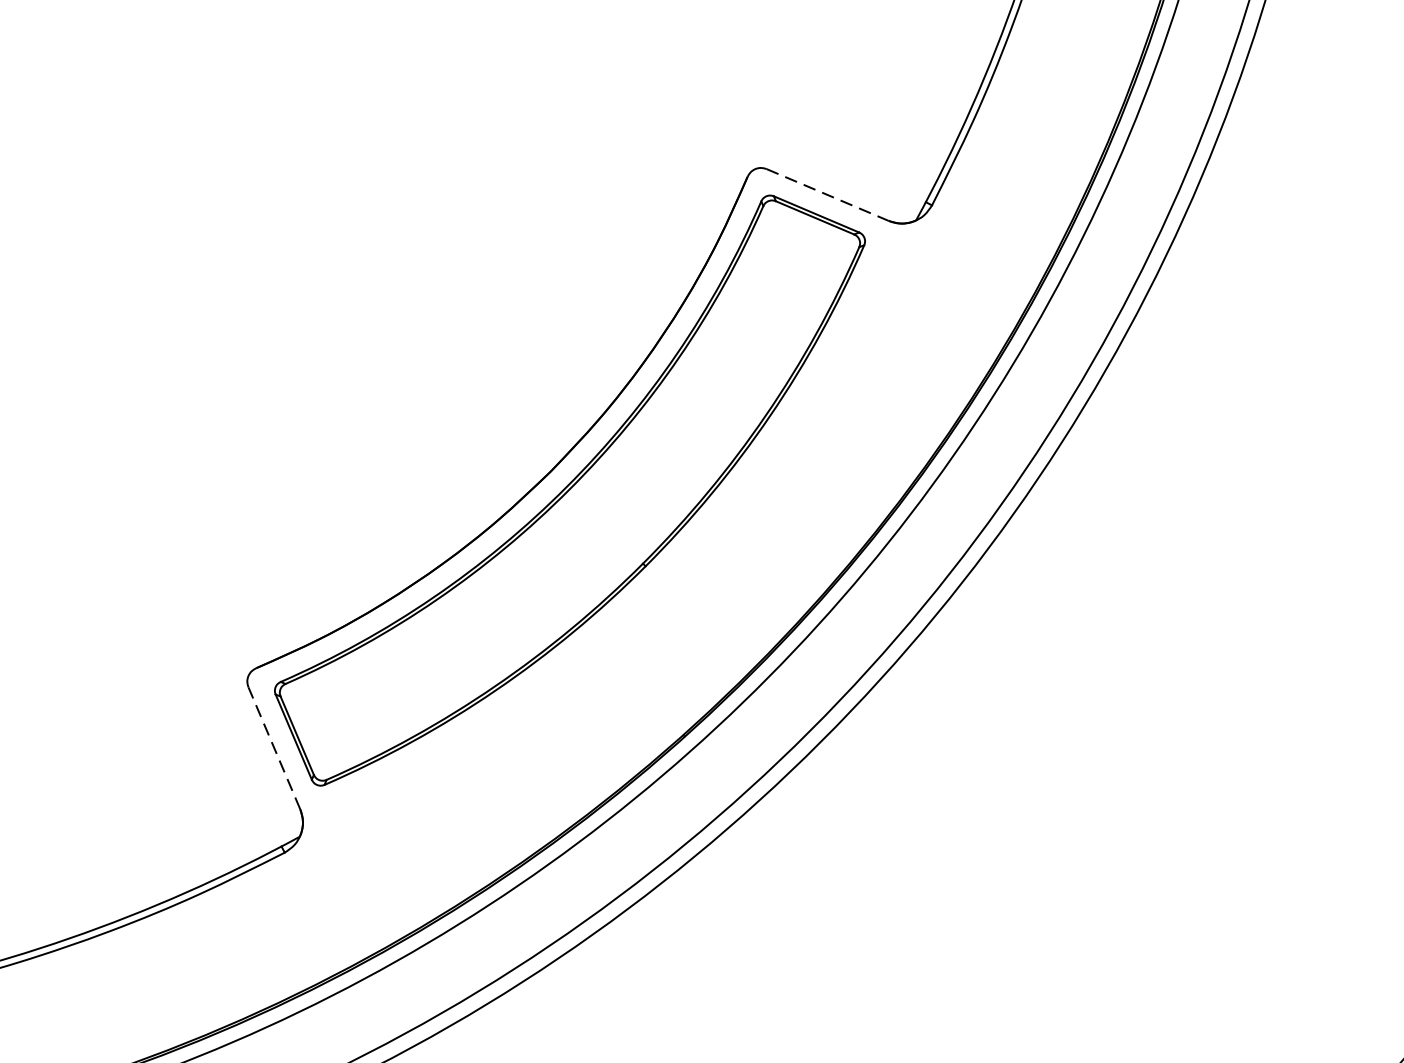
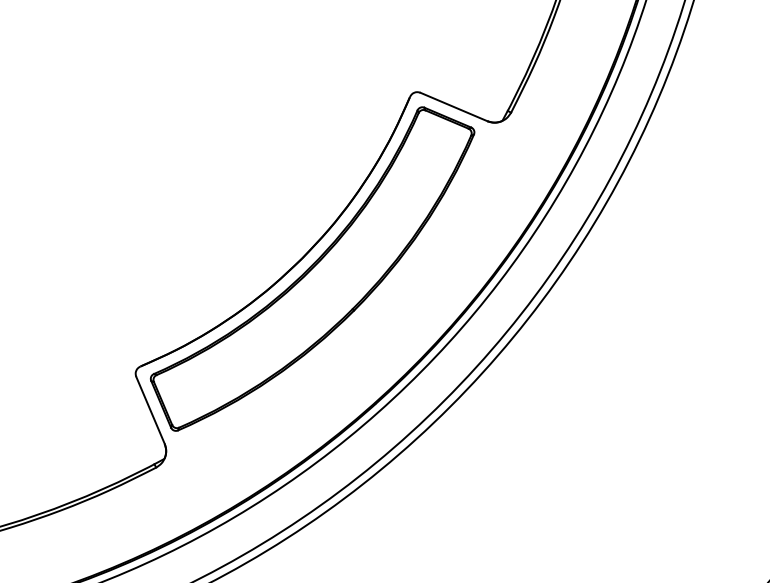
line: (828, 195) -> (454, 107), dashed -> solid
line: (274, 746) -> (150, 409), dashed -> solid

